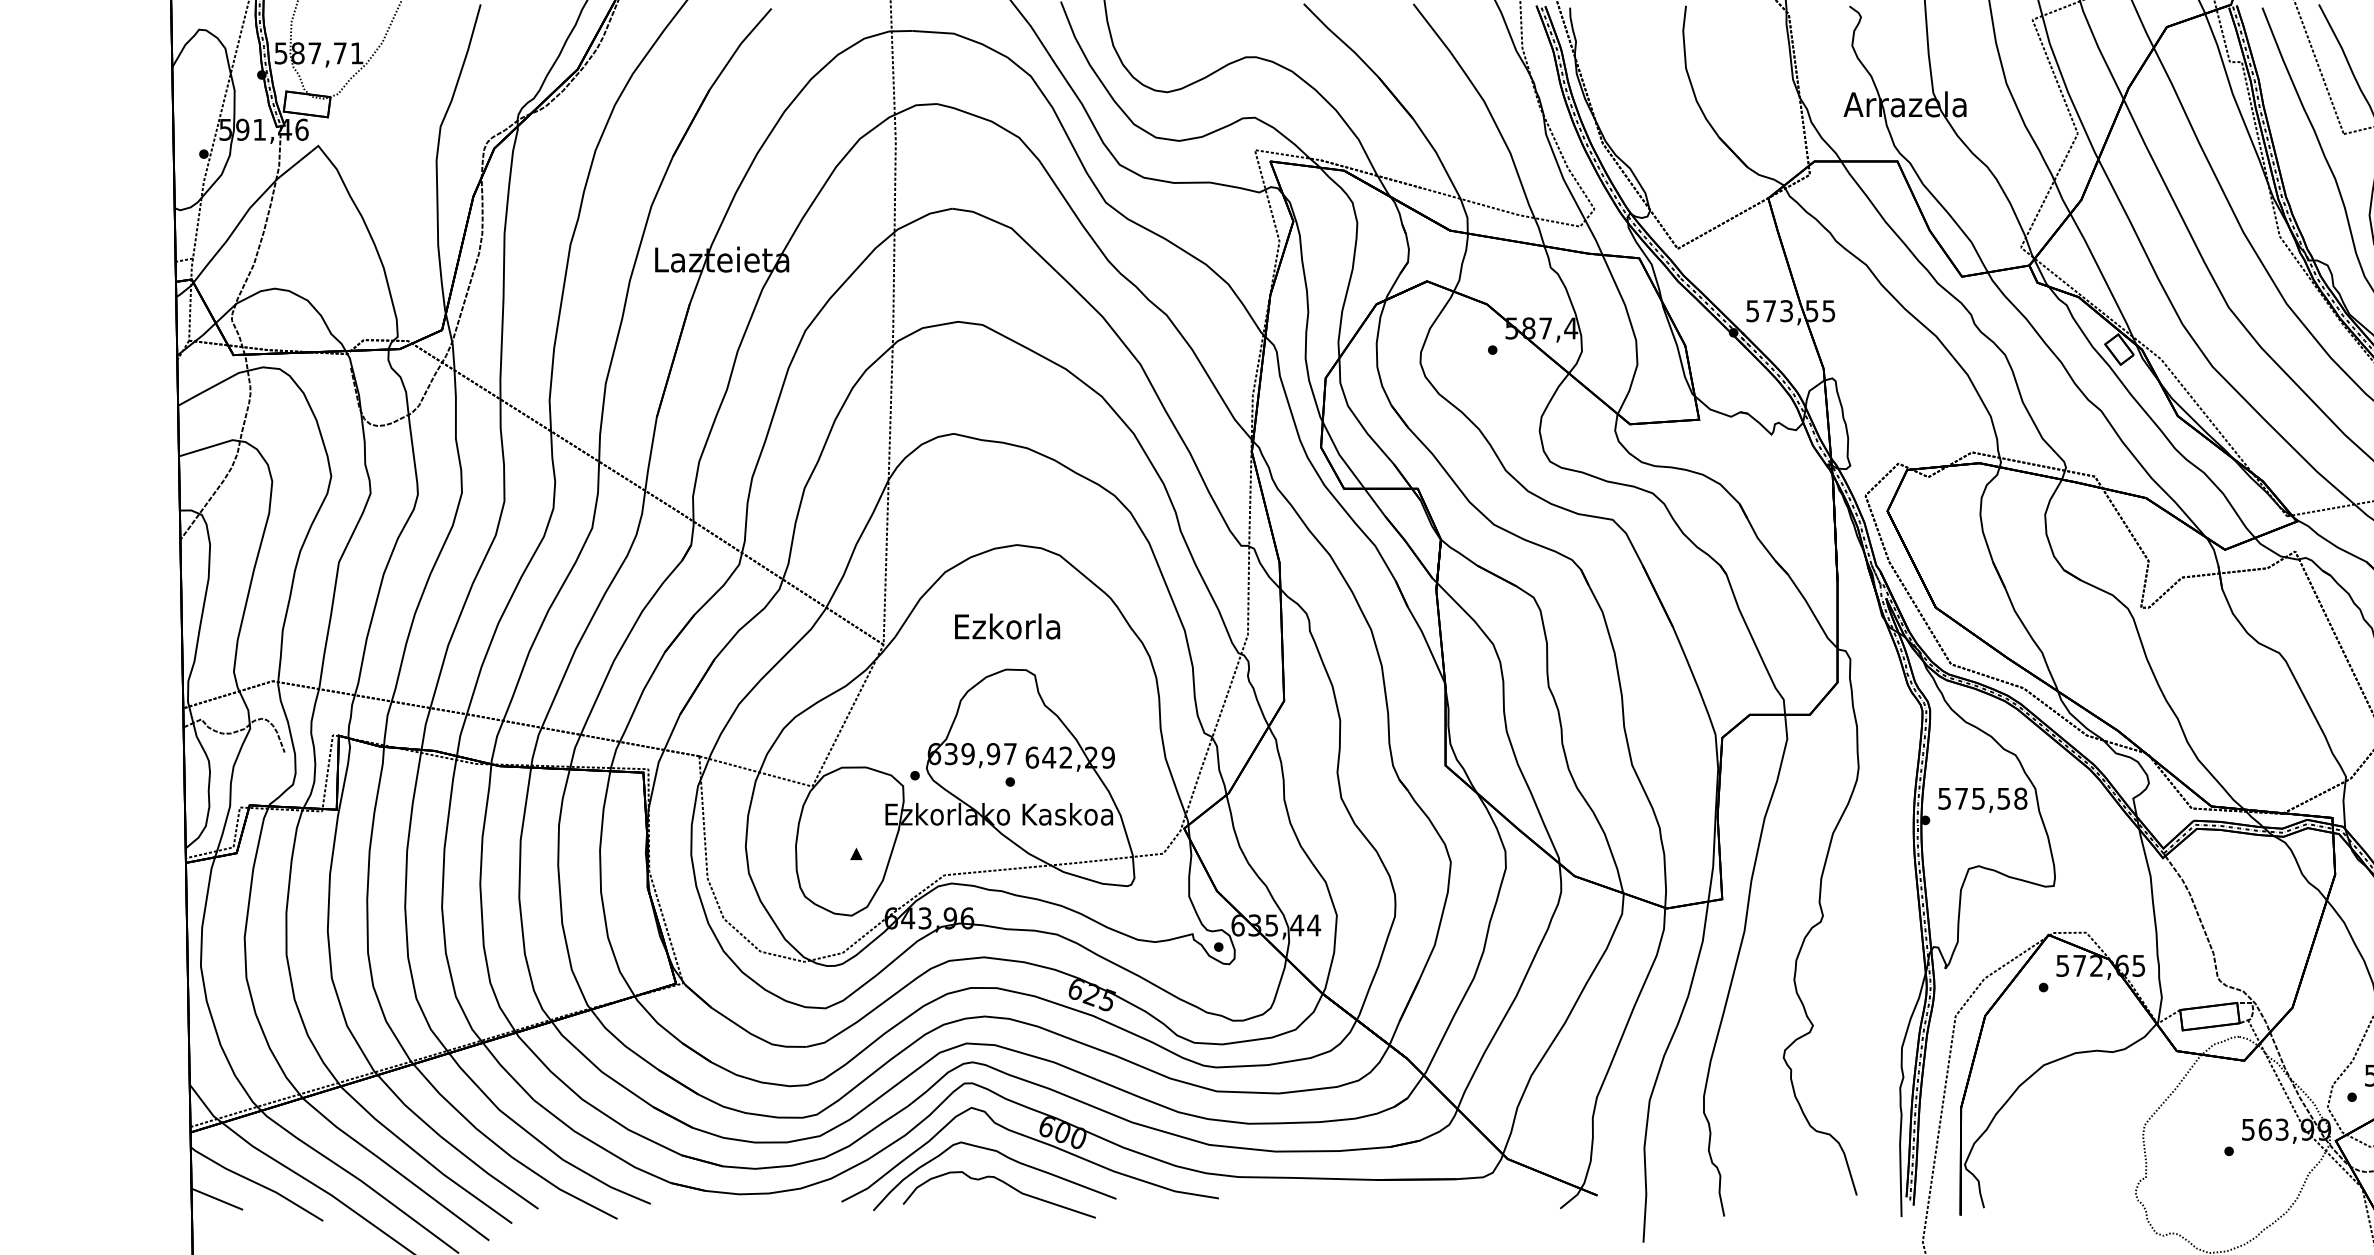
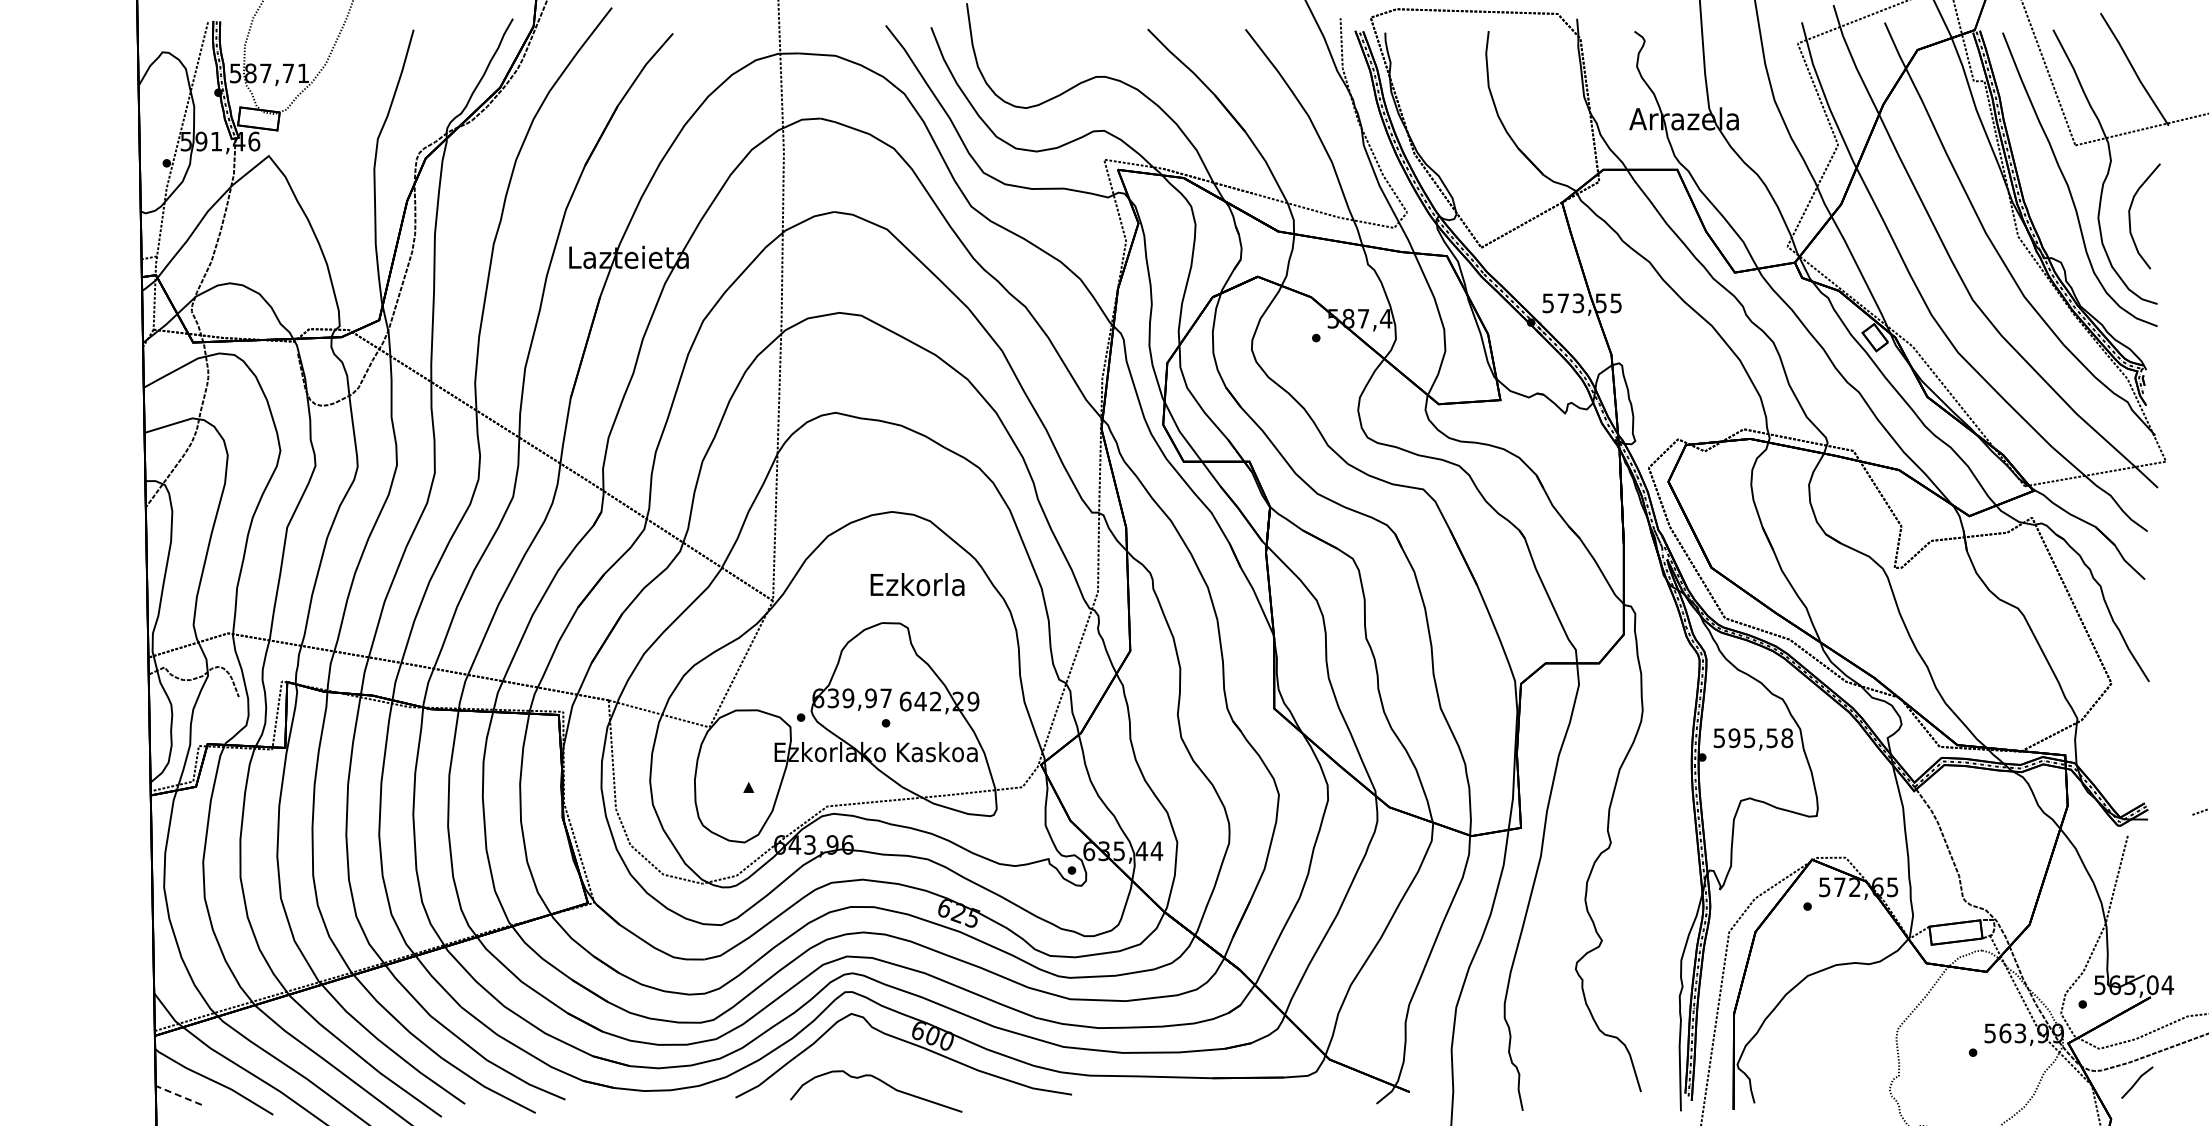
text: (1007, 626) -> (917, 584), moved
text: (1961, 799) -> (1734, 738), 575,58 -> 595,58
curve: (1004, 1156) -> (880, 1057), removed
line: (217, 1199) -> (178, 1095), solid -> dashed

